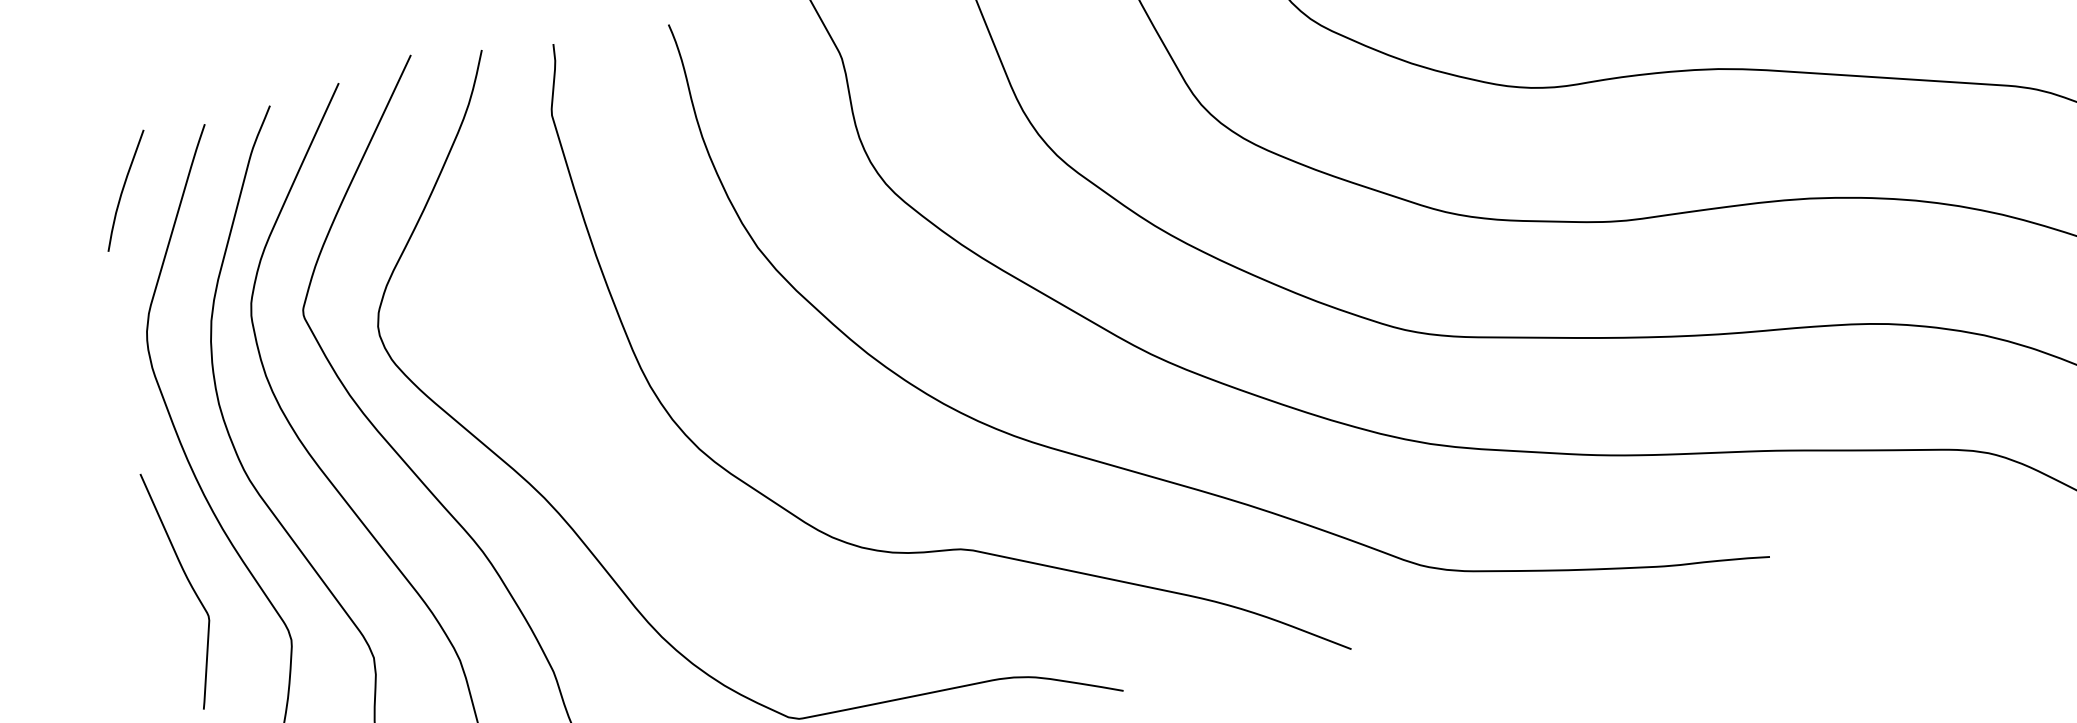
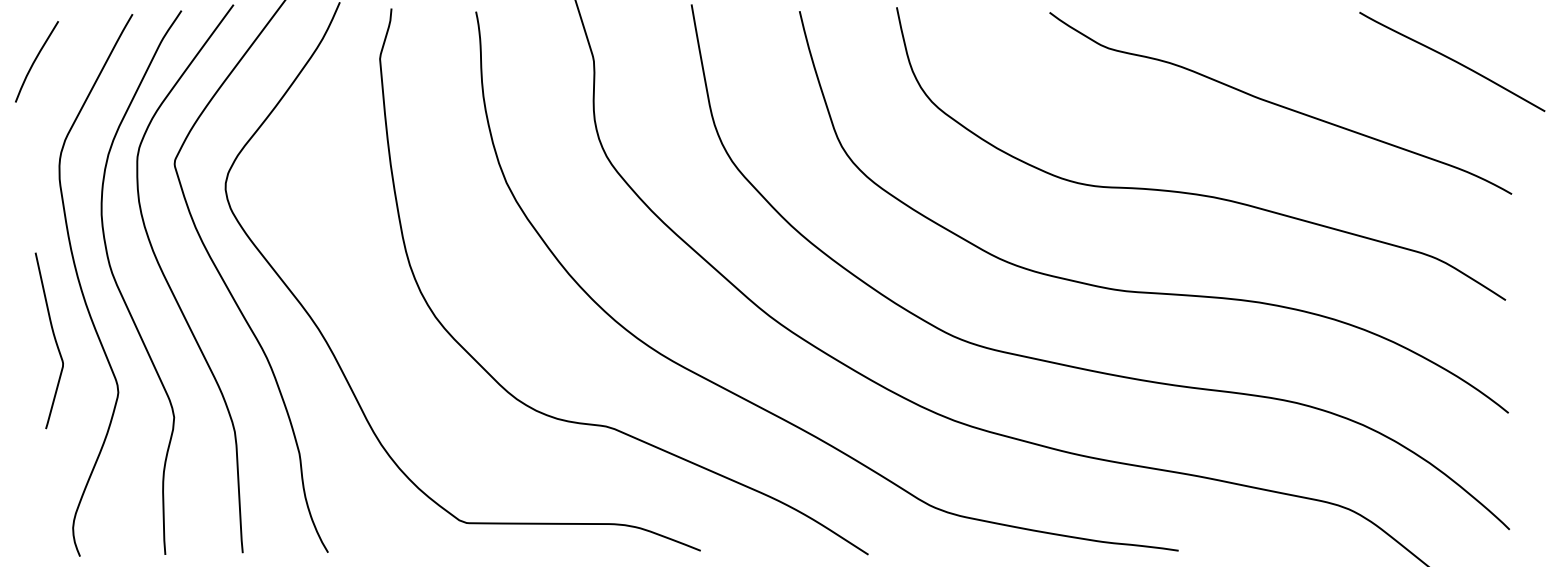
curve: (123, 190) -> (35, 61), moved

